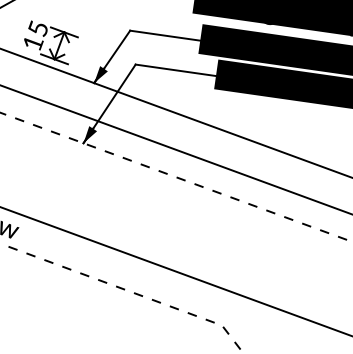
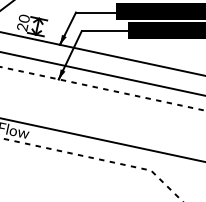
text: (35, 35) -> (23, 22), 15 -> 20

